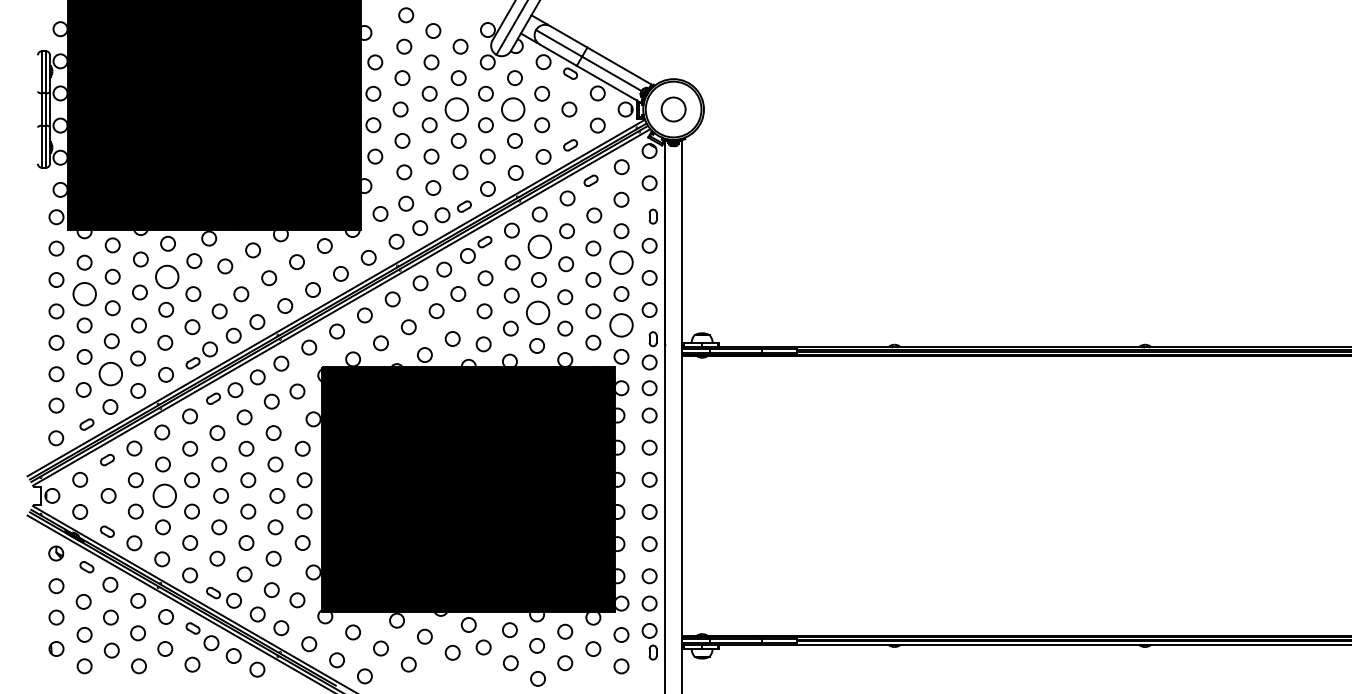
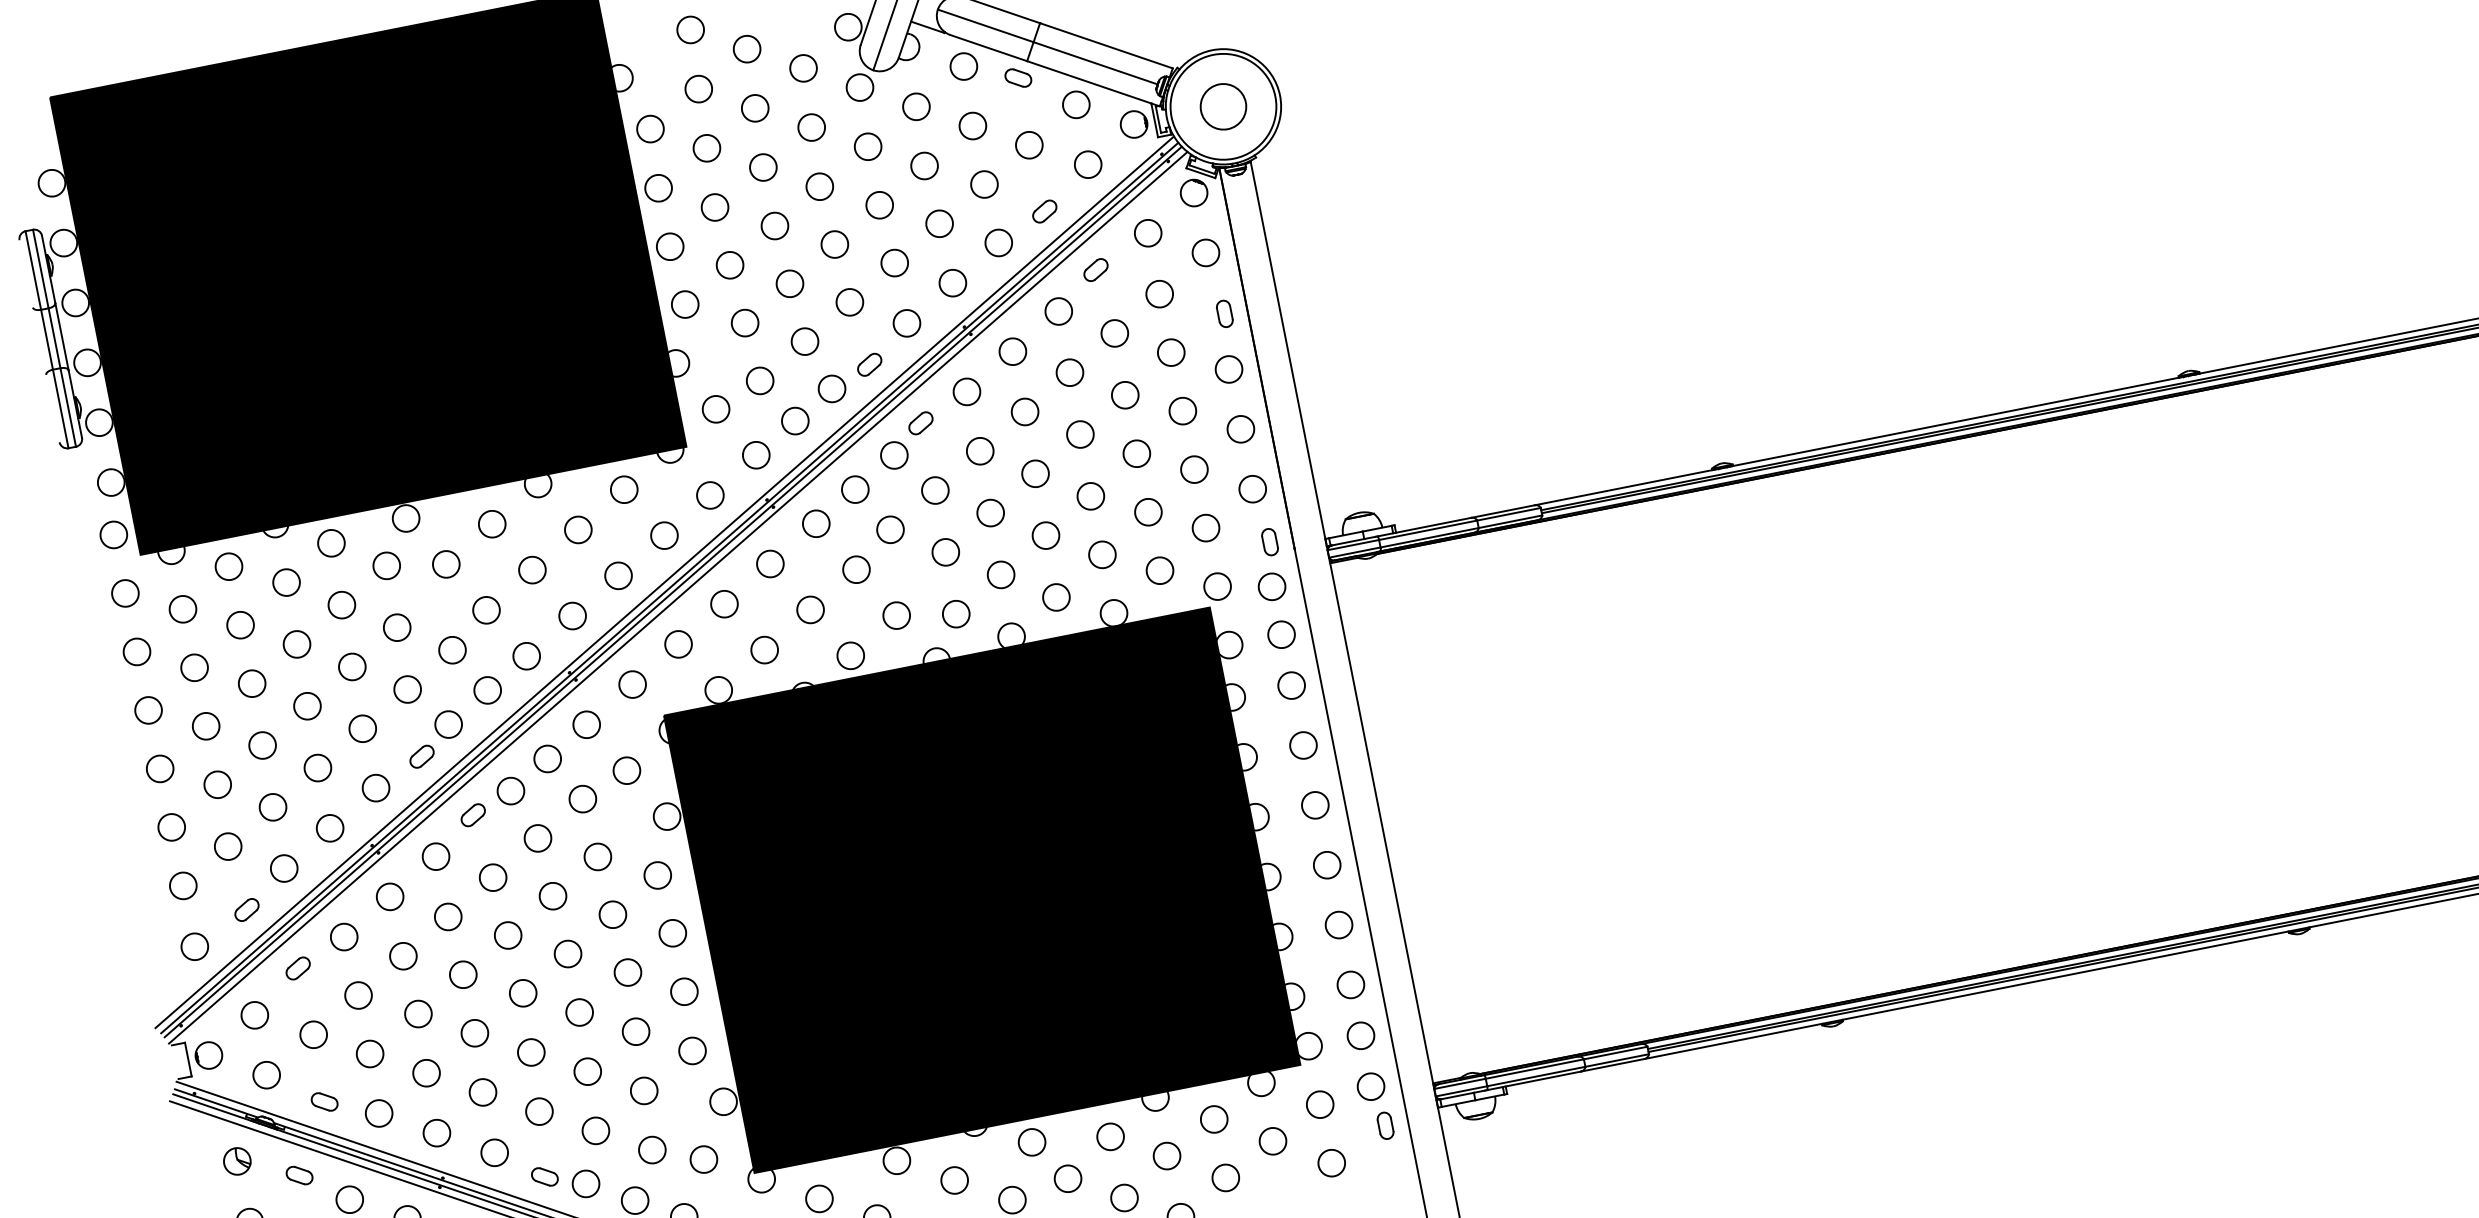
circle: (456, 109) -> (819, 186), size x0.62
circle: (512, 109) -> (923, 166), size x0.62
circle: (539, 246) -> (1024, 411), size x0.62
circle: (621, 262) -> (1182, 410), size x0.62
circle: (166, 276) -> (340, 604), size x0.62
circle: (84, 293) -> (194, 666), size x0.62
circle: (537, 312) -> (1044, 535), size x0.62
circle: (621, 325) -> (1206, 528), size x0.62
circle: (110, 374) -> (272, 807), size x0.62
circle: (164, 495) -> (417, 1013), size x0.62

